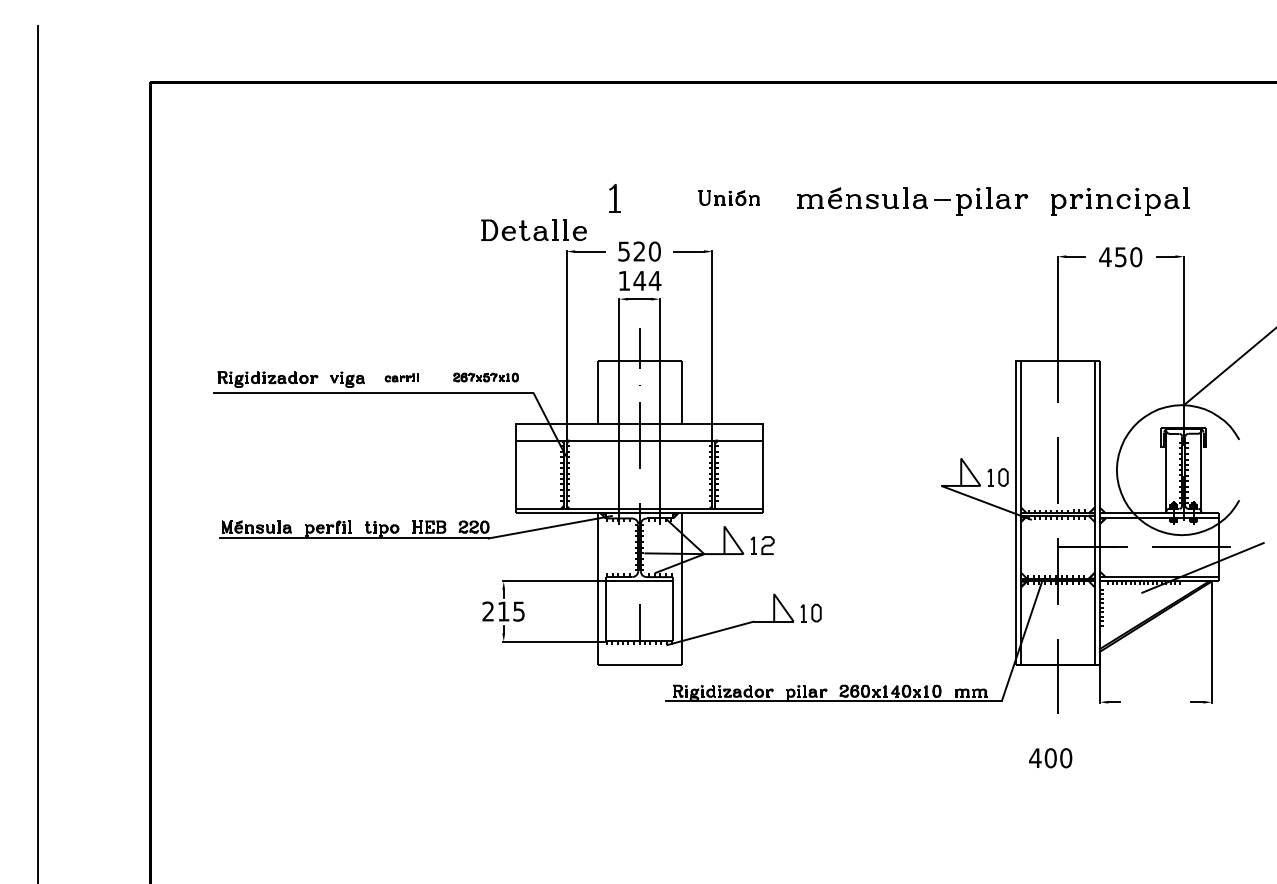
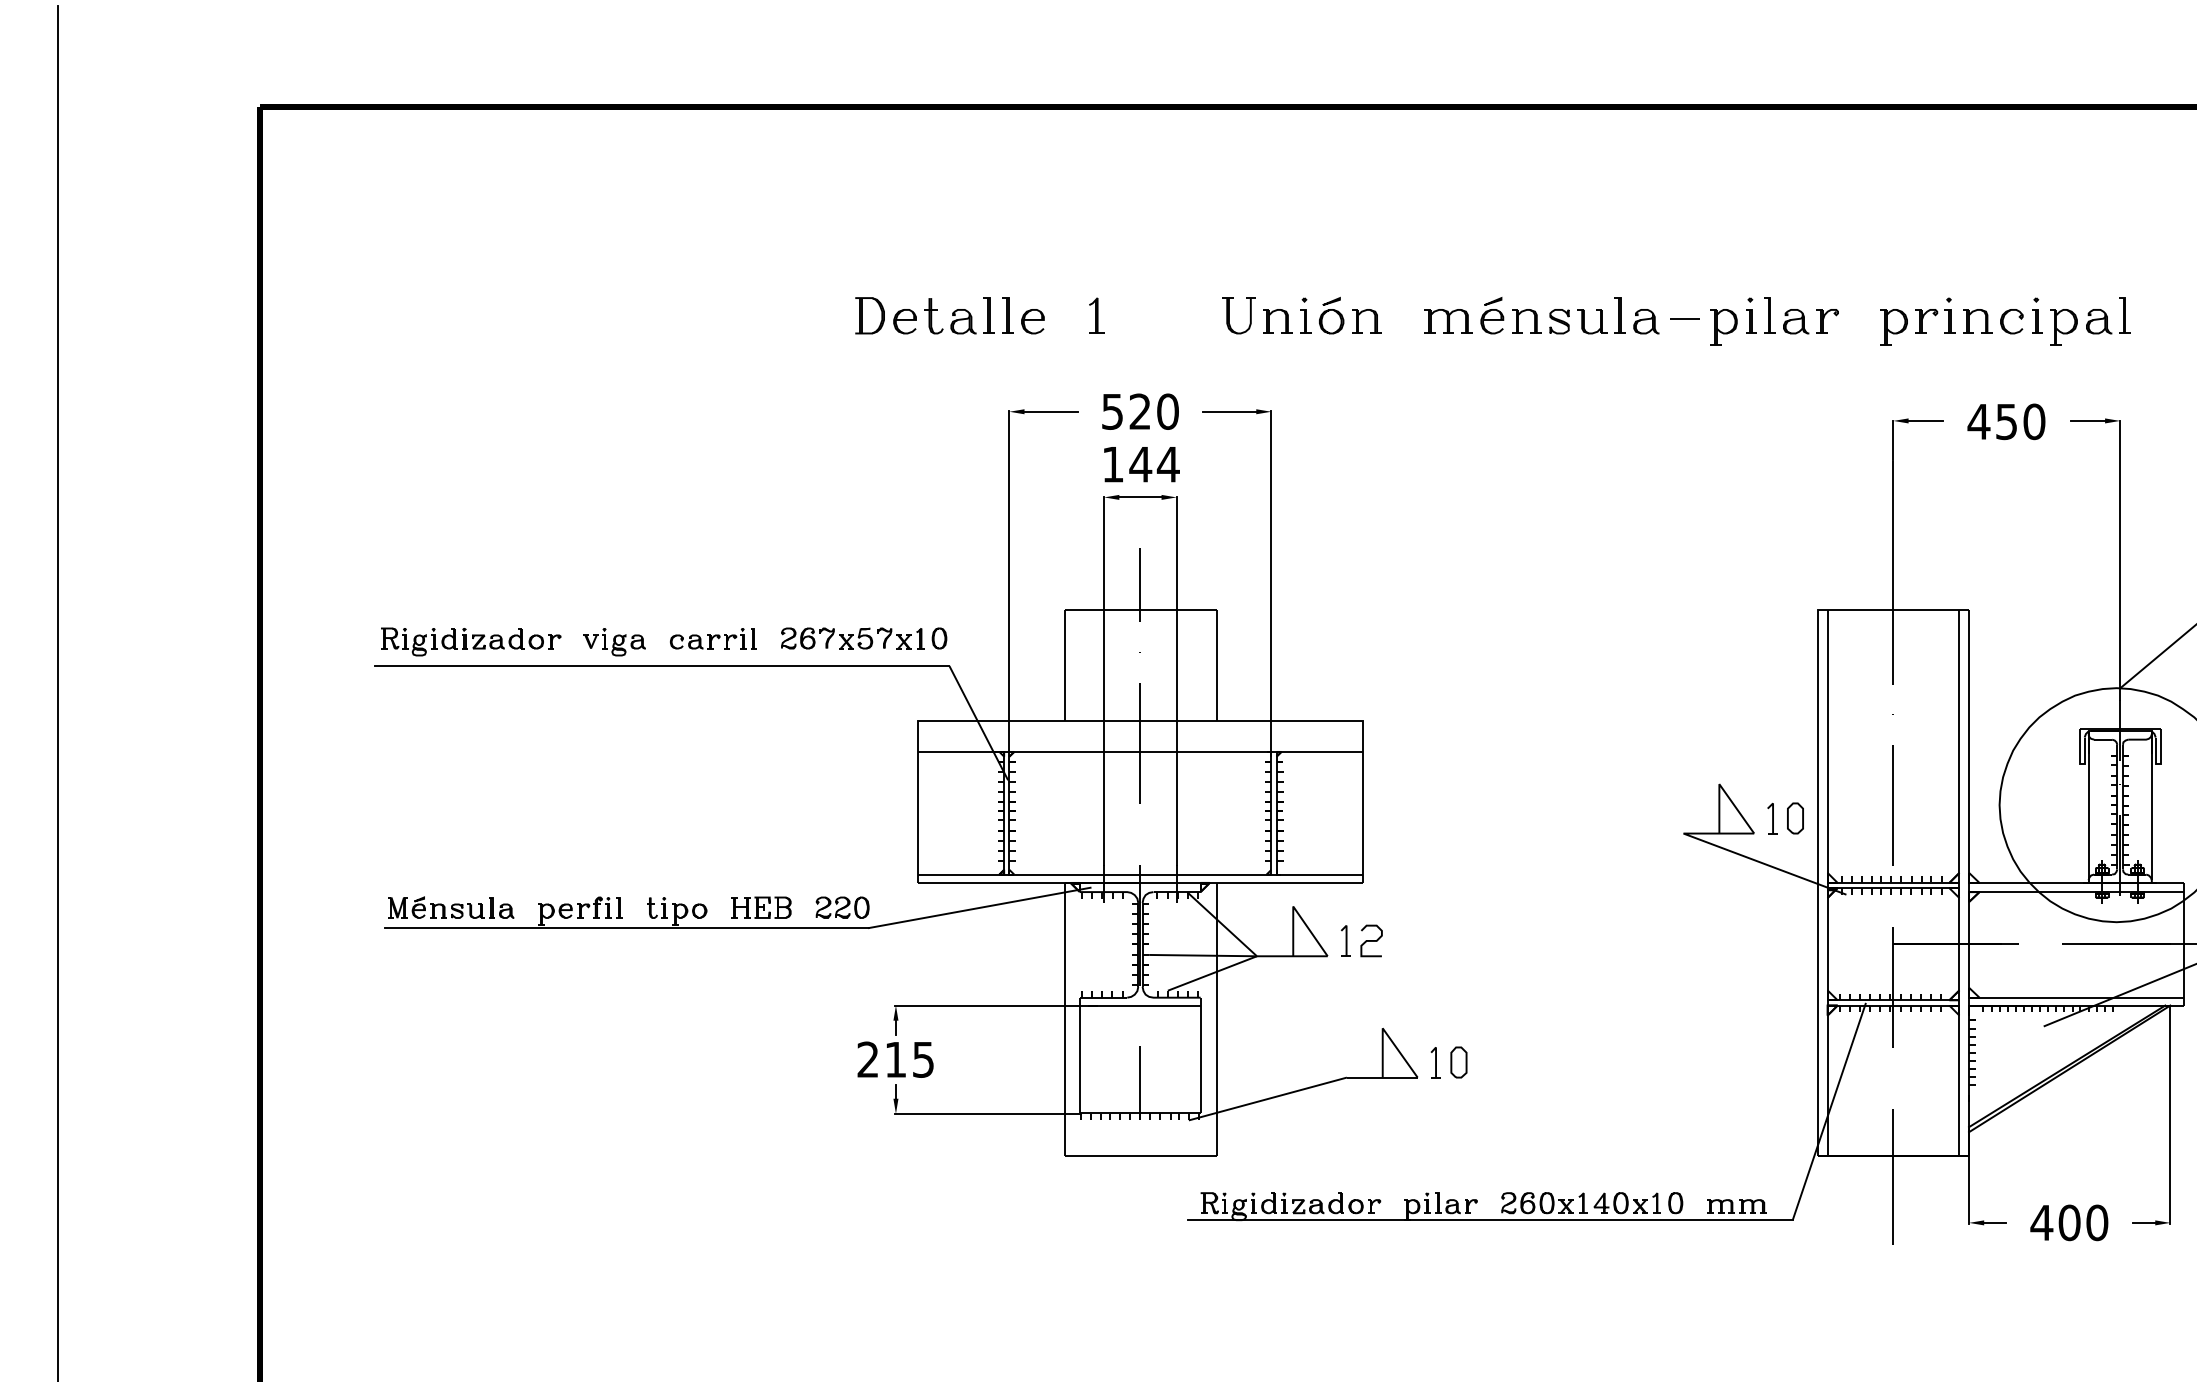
part: (729, 197) -> (1302, 314), size x1.43
part: (615, 198) -> (1097, 316), size x0.71
part: (533, 229) -> (949, 314), moved
part: (401, 377) -> (711, 638), size x1.43
part: (485, 377) -> (863, 638), size x1.43
text: (1050, 758) -> (2069, 1223), moved

